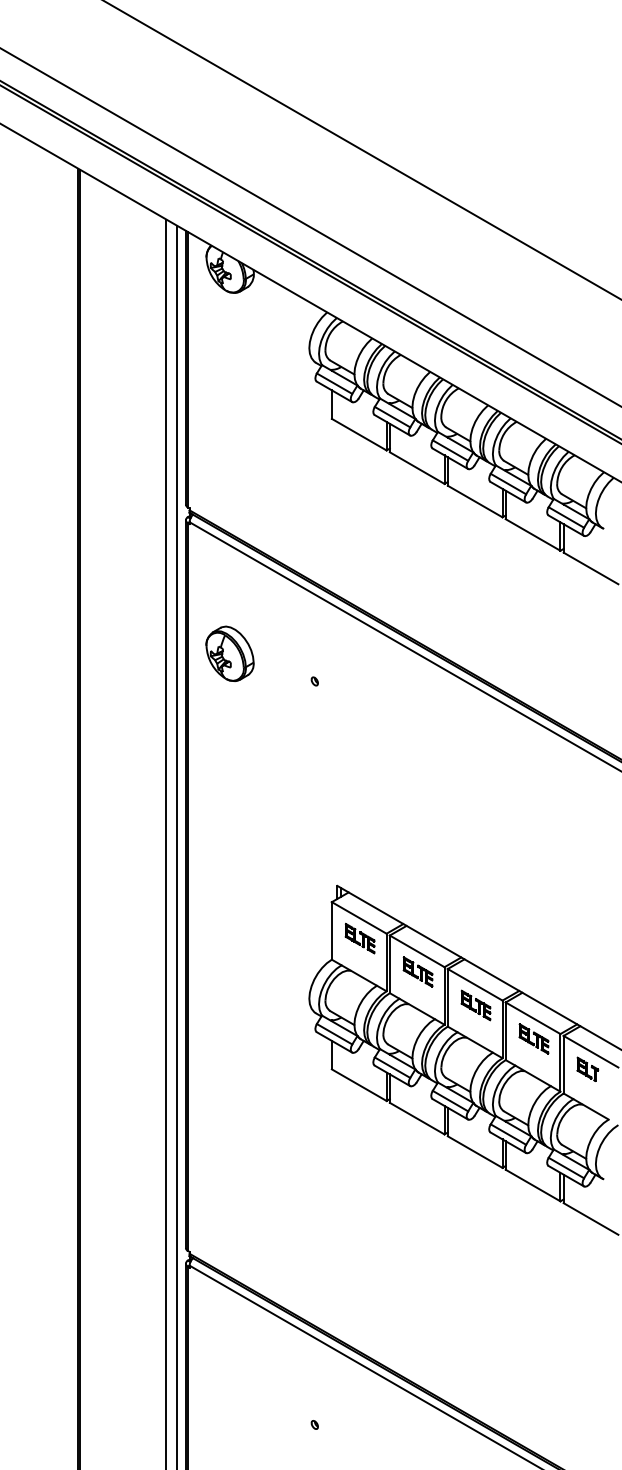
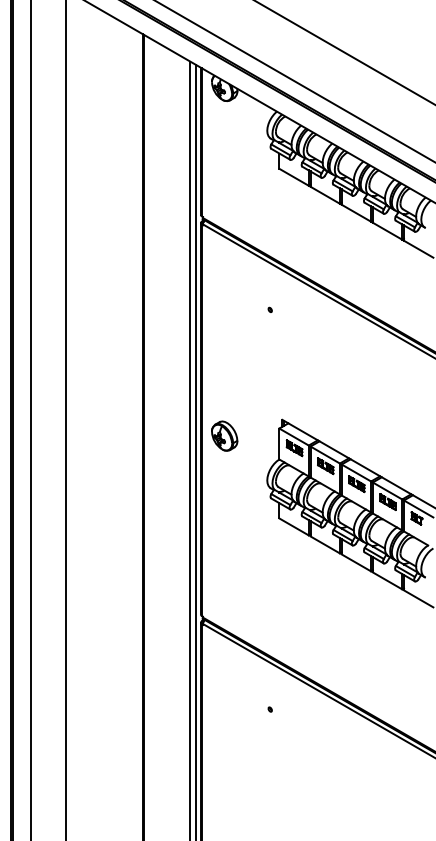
part: (229, 652) -> (224, 435), moved

